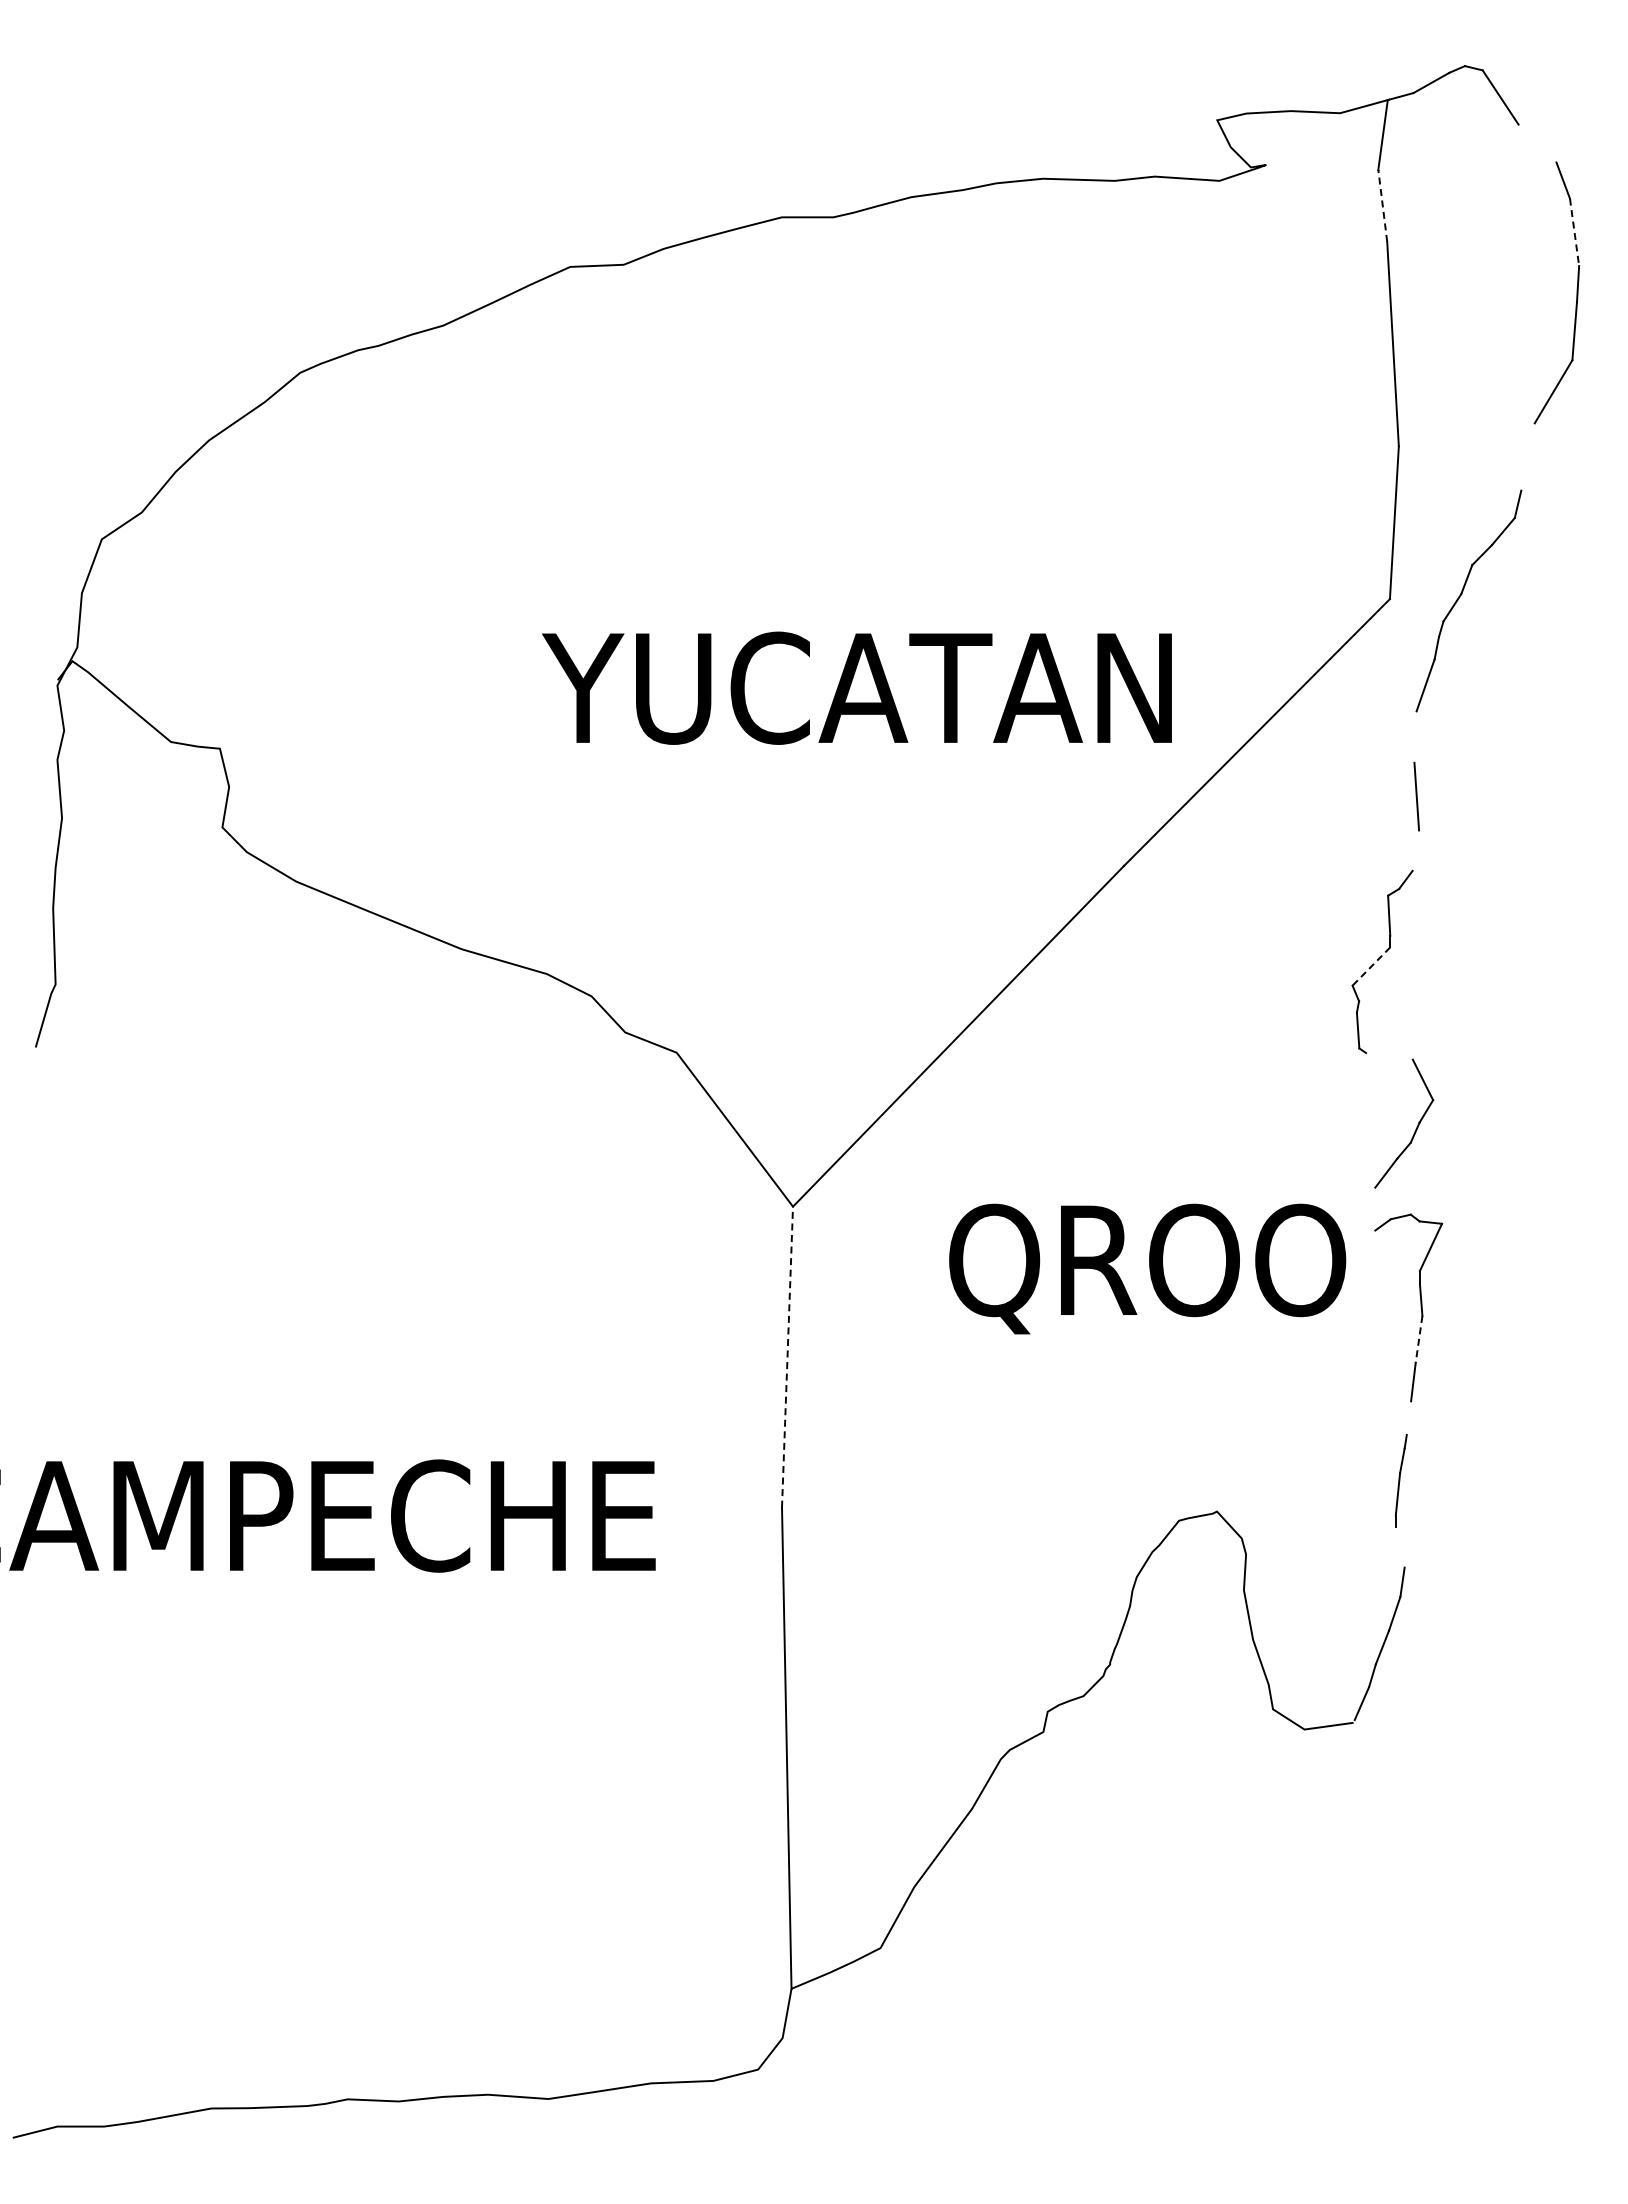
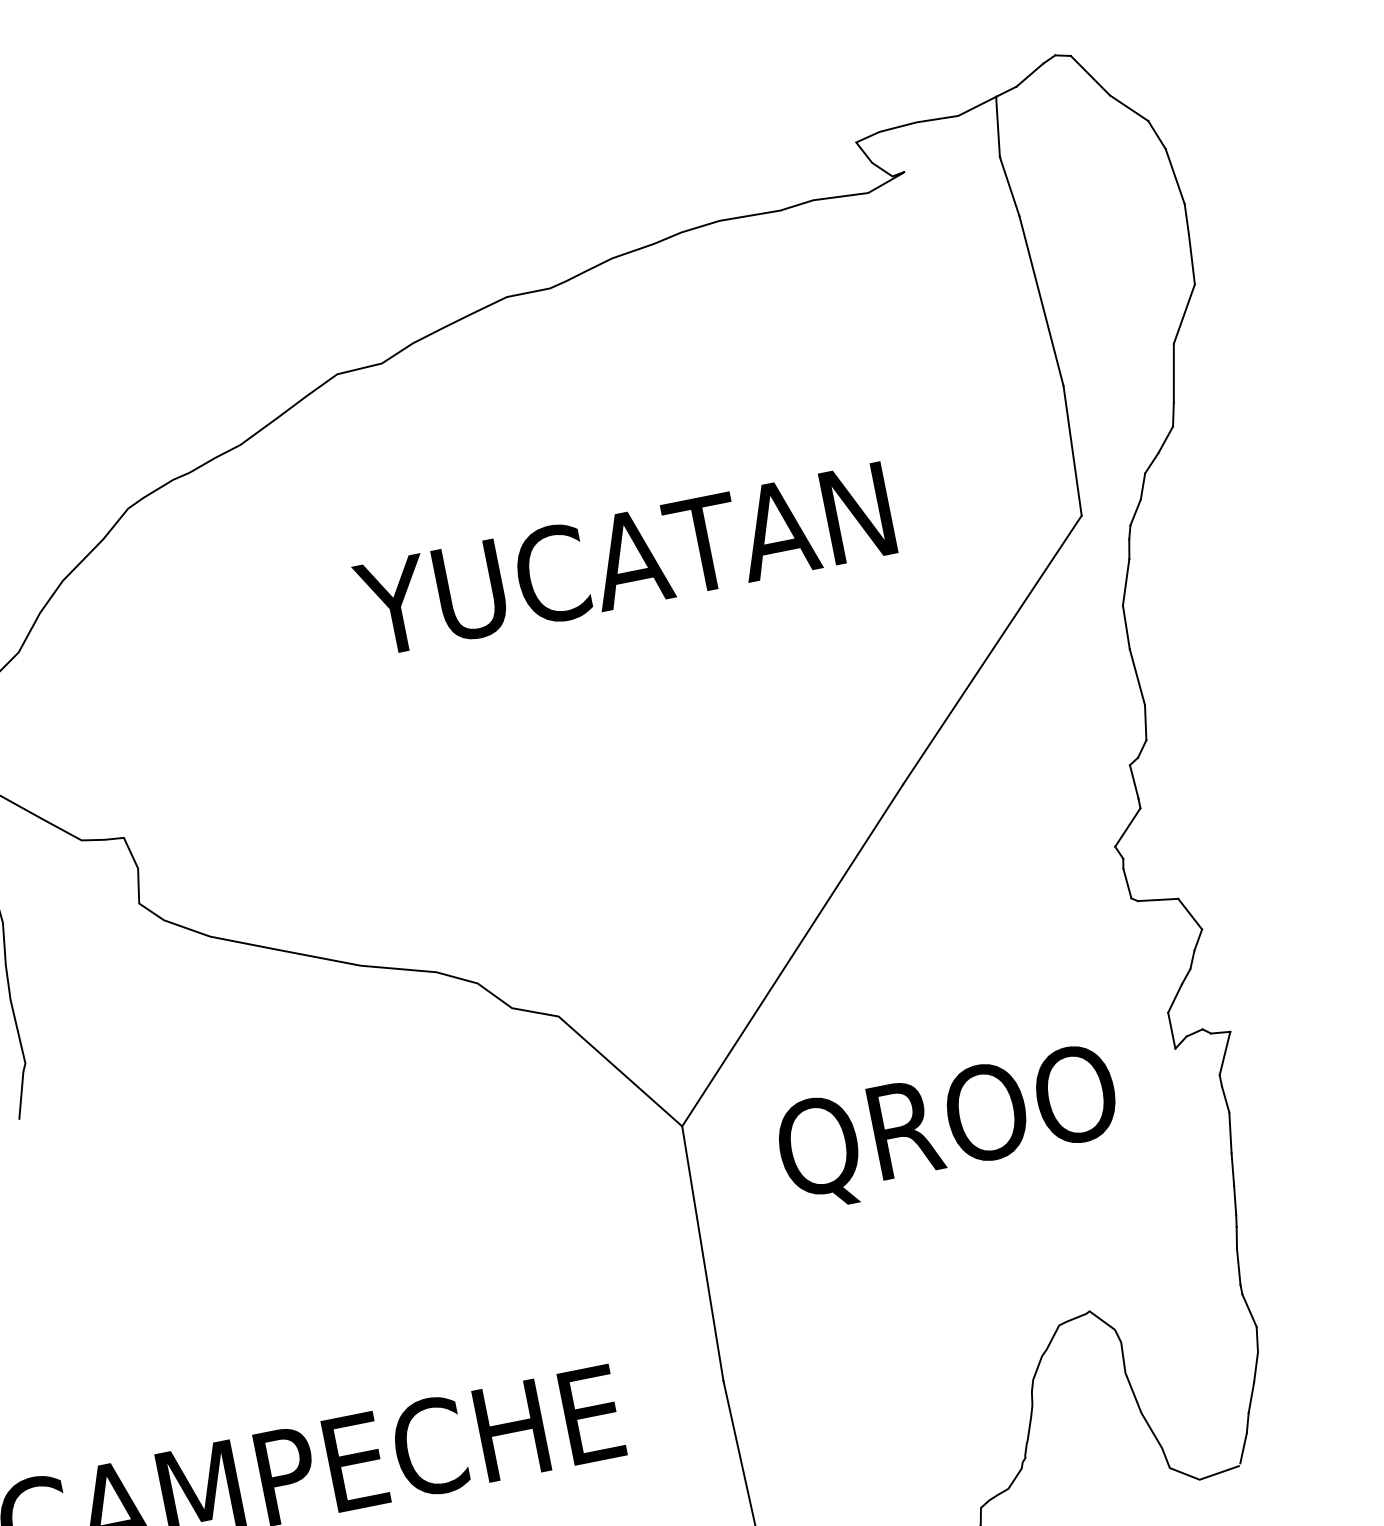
line: (1537, 143) -> (1129, 108), added
line: (1382, 205) -> (1009, 186), dashed -> solid
line: (1574, 232) -> (1175, 176), dashed -> solid
line: (1527, 456) -> (1173, 372), added
text: (856, 687) -> (624, 559), moved
line: (1415, 736) -> (1126, 626), added
line: (1415, 850) -> (1145, 722), added
line: (1371, 966) -> (1127, 827), dashed -> solid
line: (1389, 1056) -> (1158, 900), added
line: (1375, 1208) -> (1171, 1030), added
text: (1147, 1268) -> (948, 1127), moved
line: (1419, 1339) -> (1230, 1132), dashed -> solid
line: (787, 1357) -> (702, 1253), dashed -> solid
line: (1408, 1418) -> (1234, 1200), added
line: (1399, 1547) -> (1248, 1310), added

